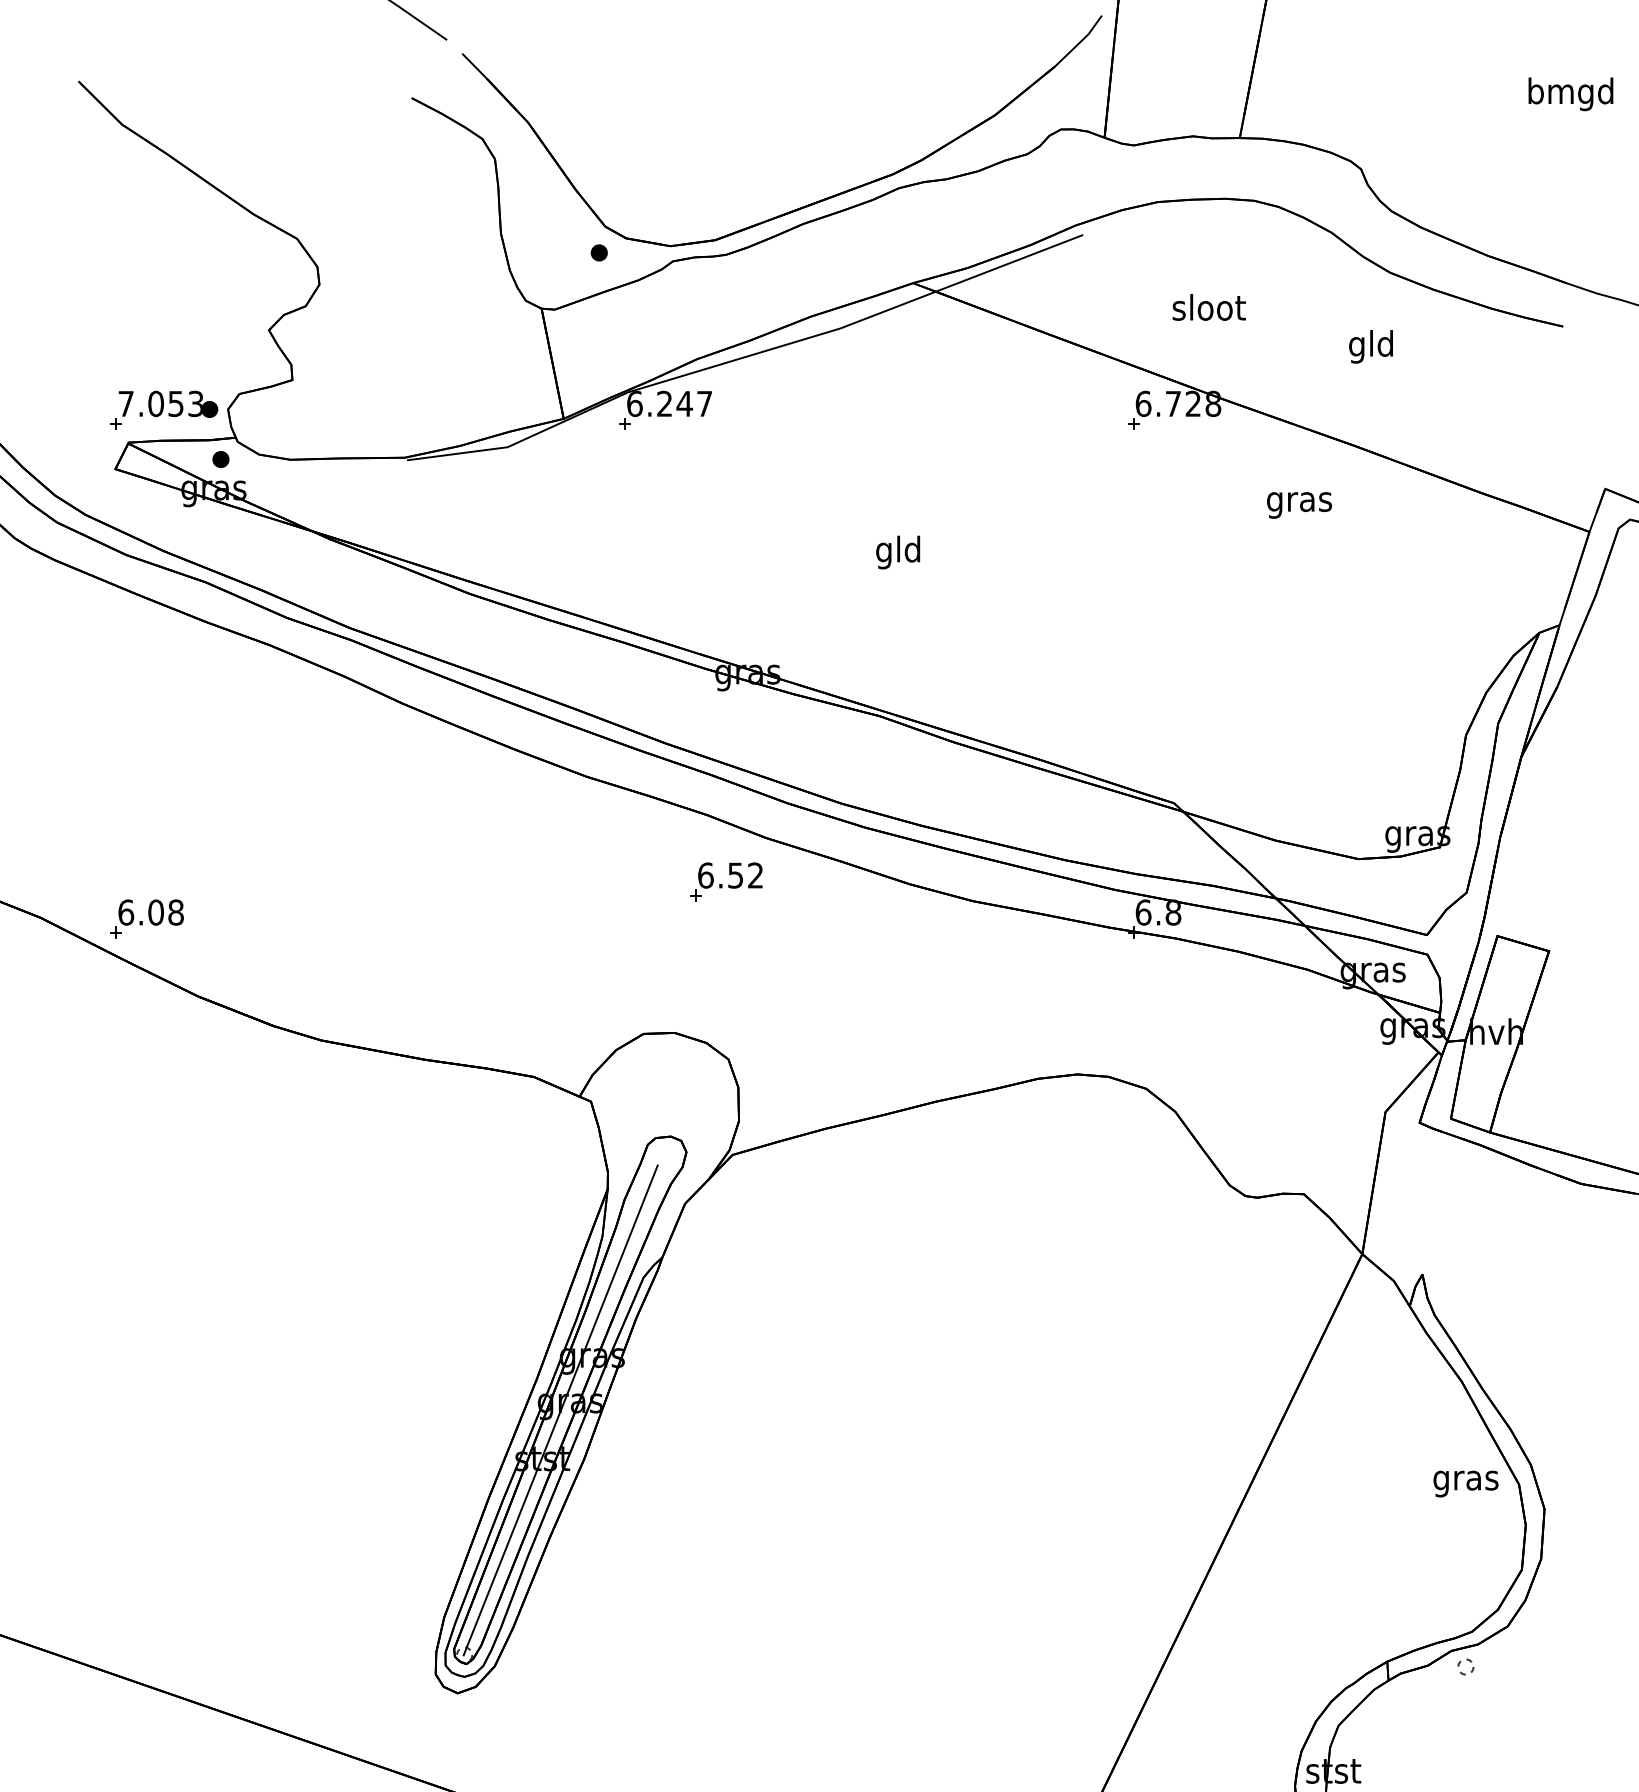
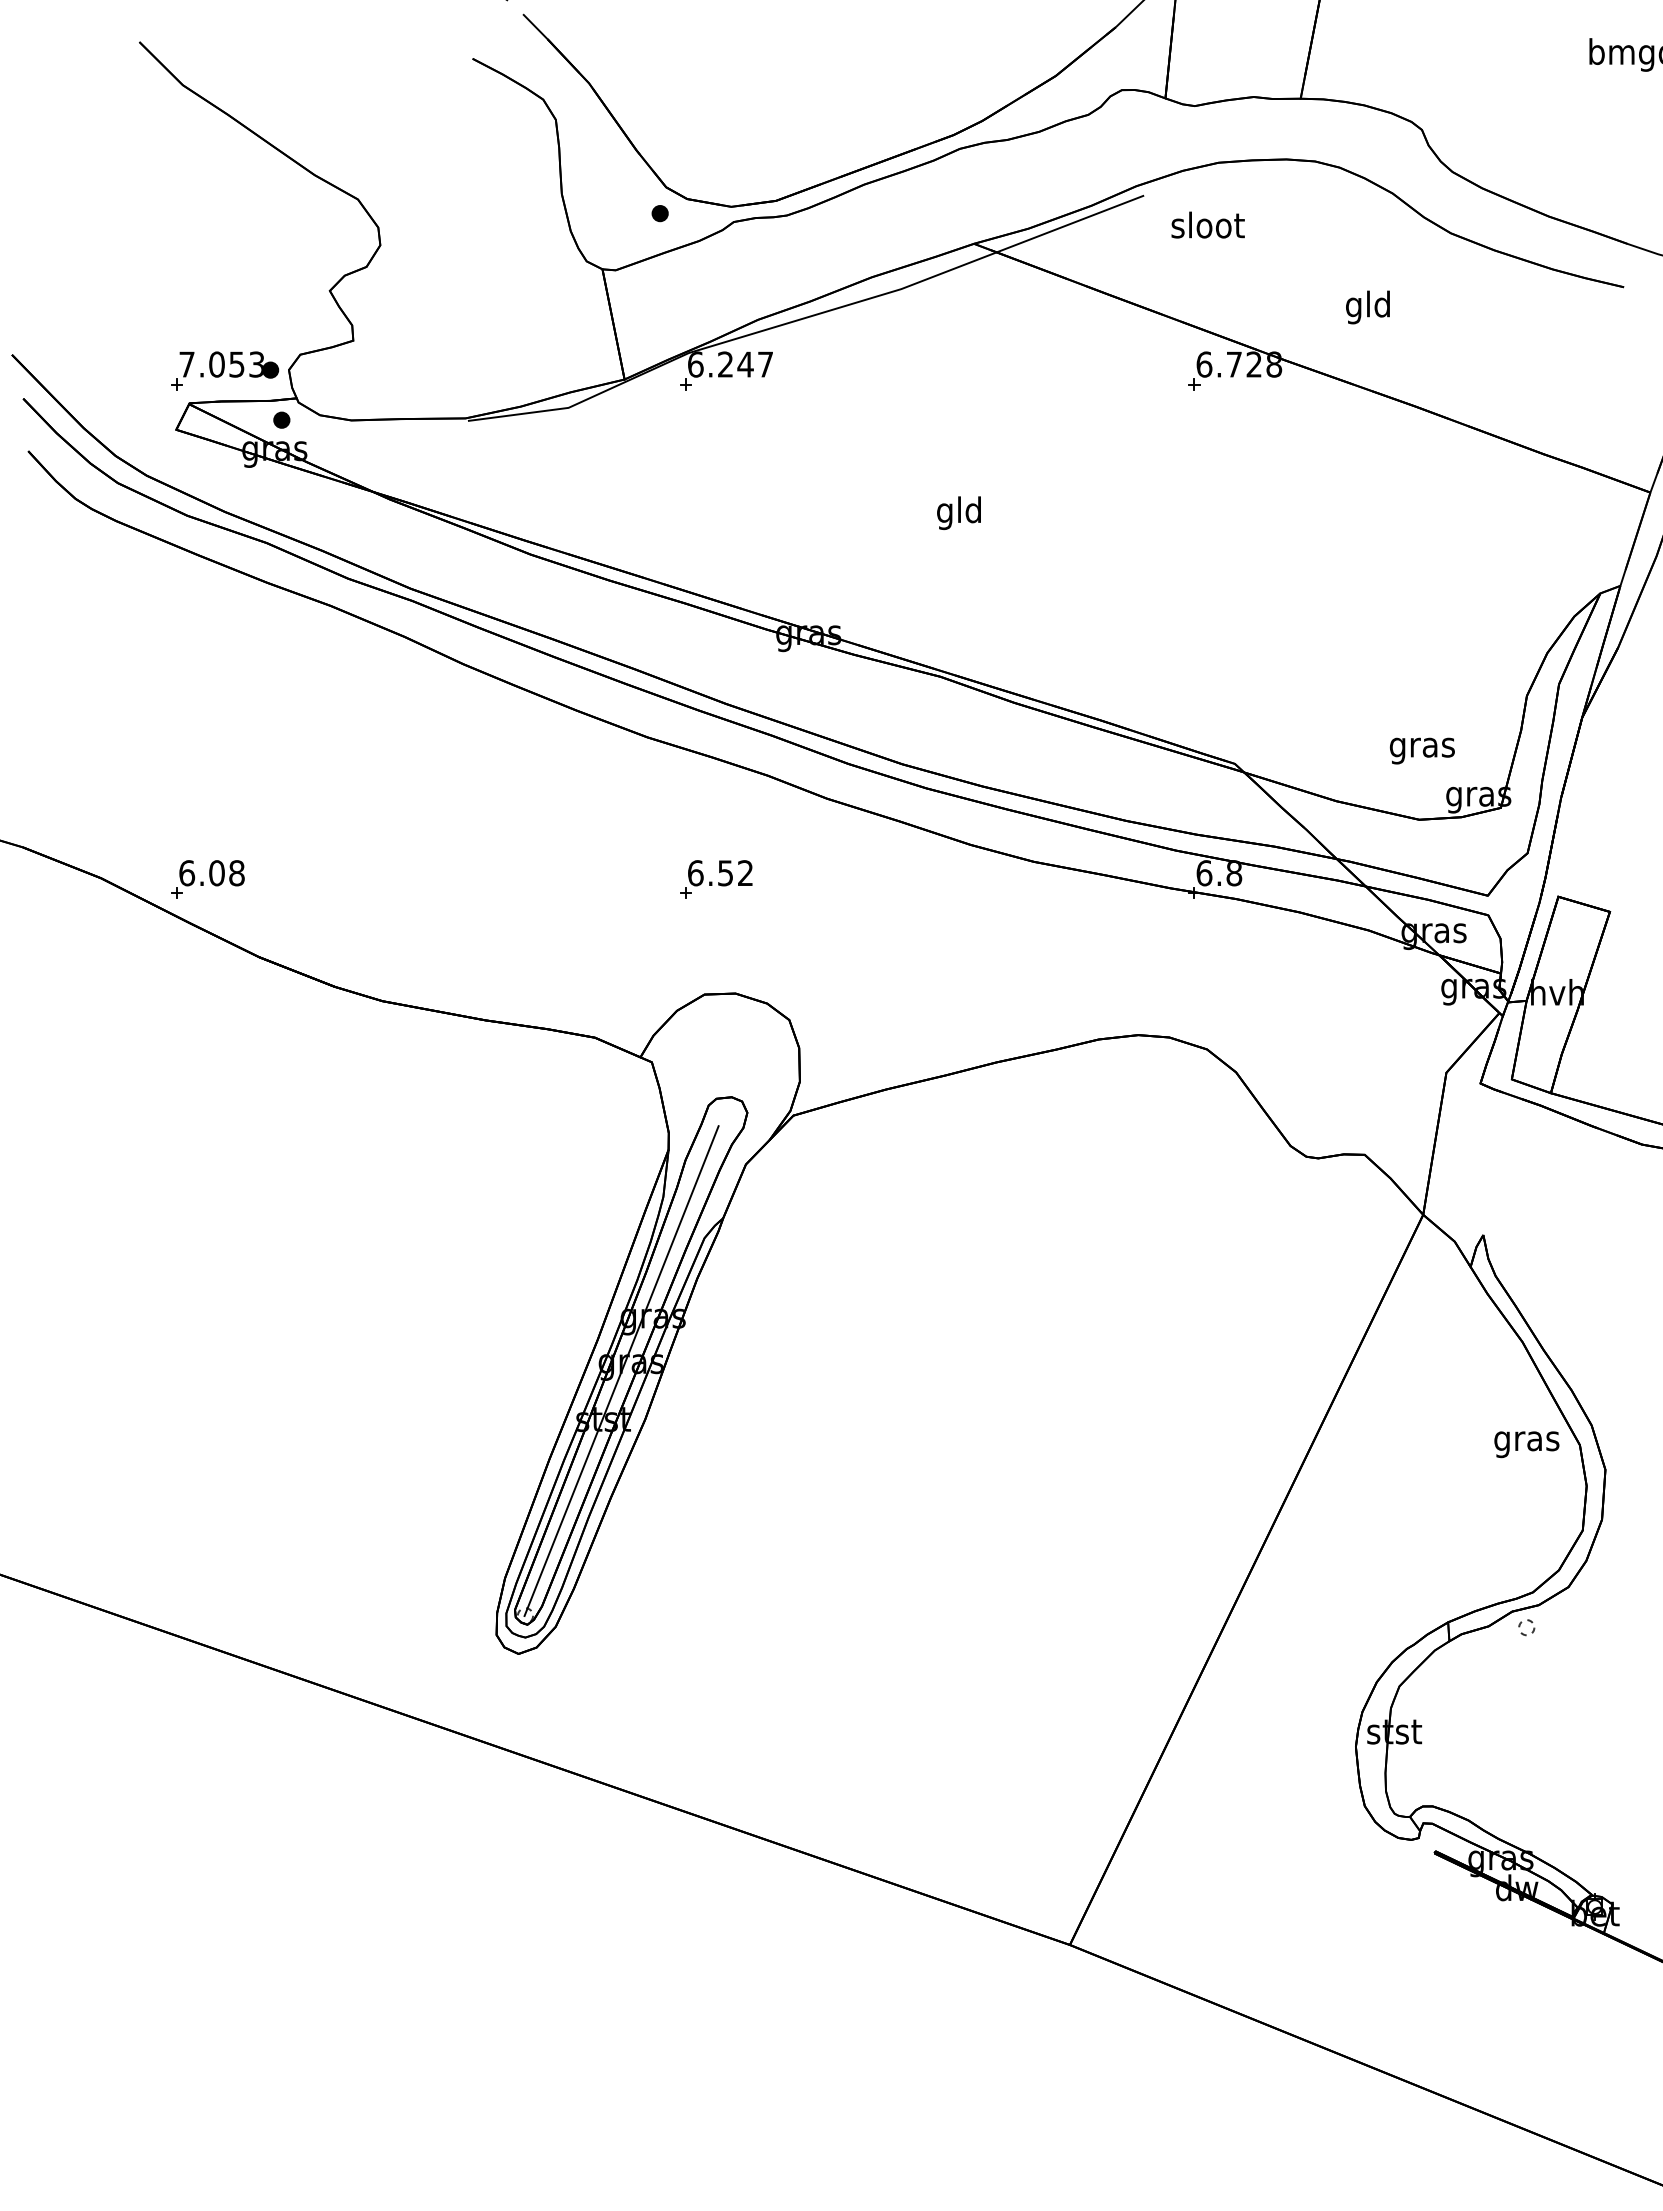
text: (1208, 306) -> (1207, 224), moved
text: (1370, 346) -> (1367, 307), moved
text: (1299, 504) -> (1422, 750), moved
part: (726, 881) -> (716, 879), moved

